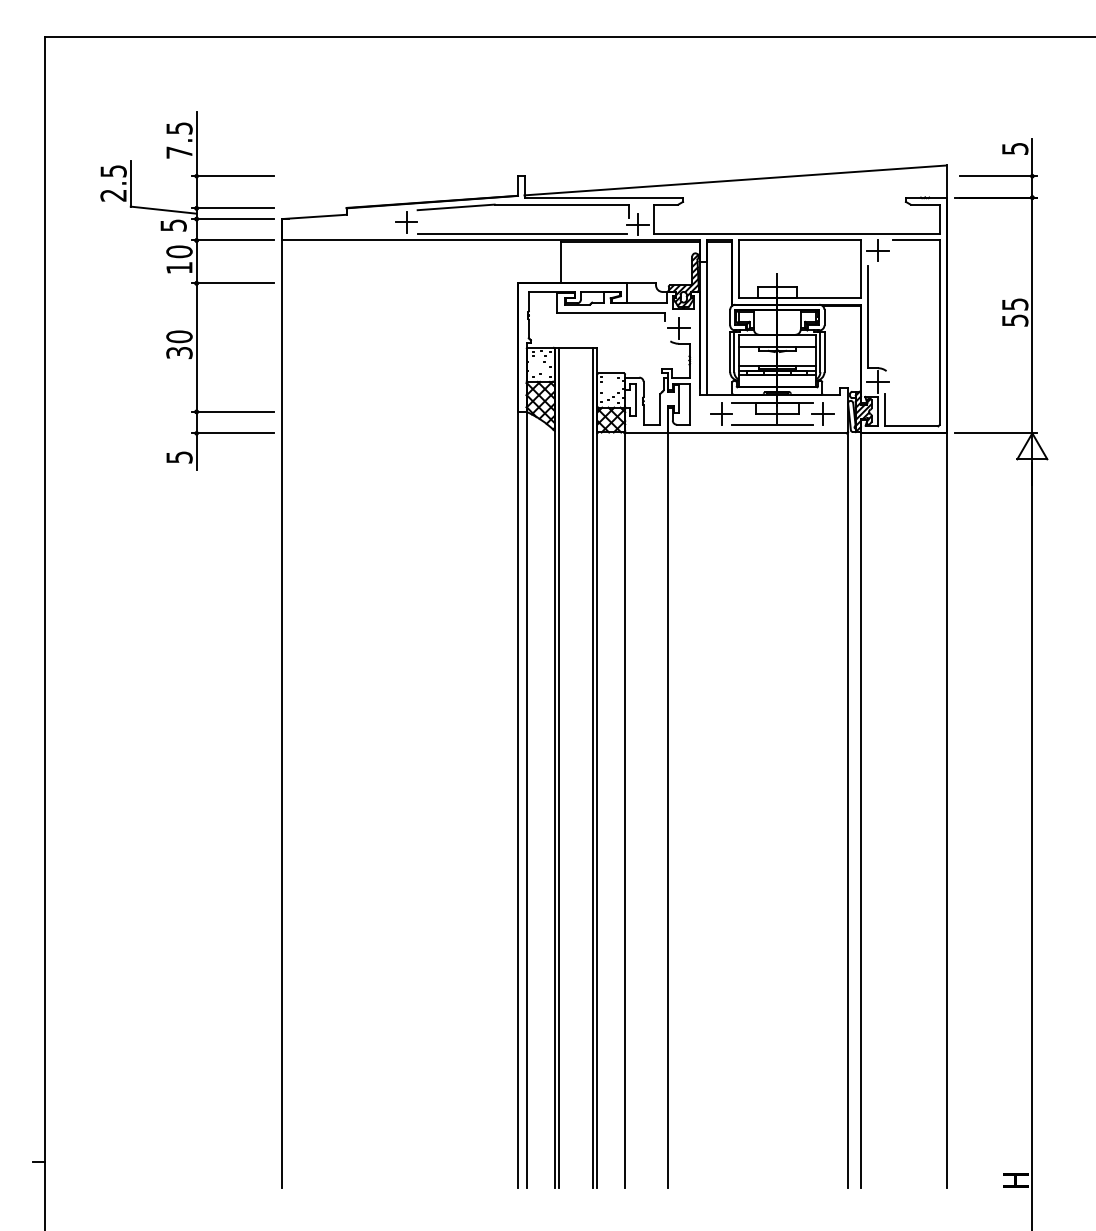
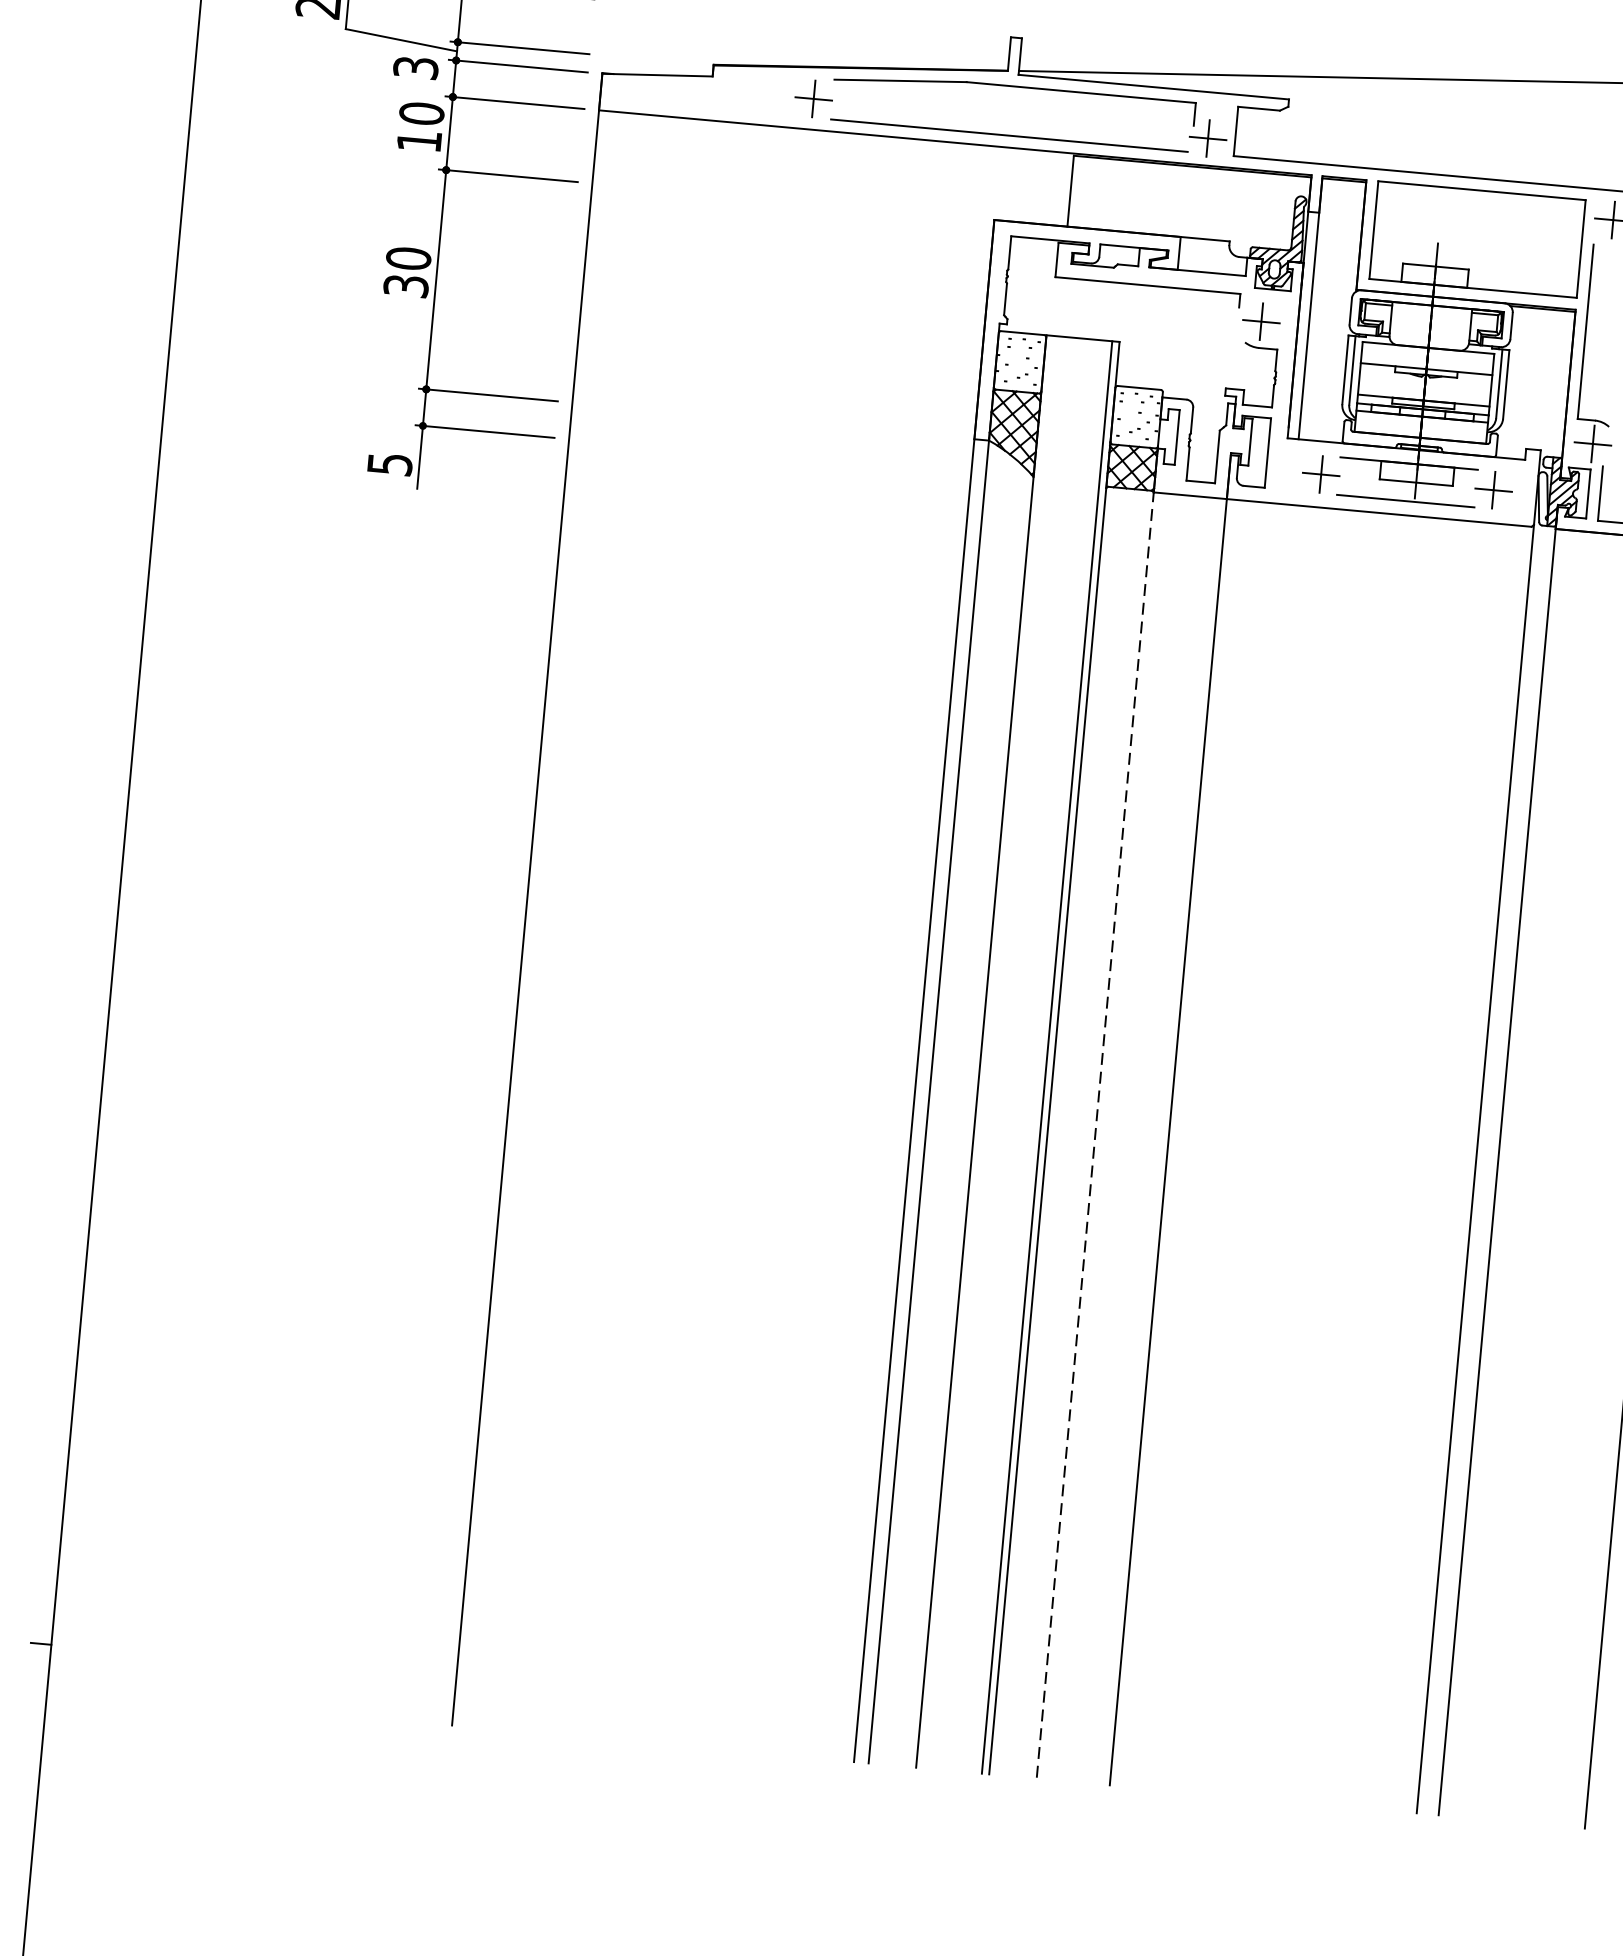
text: (173, 225) -> (415, 67), 5 -> 3
line: (558, 767) -> (988, 1051), removed
line: (625, 809) -> (1095, 1133), solid -> dashed

